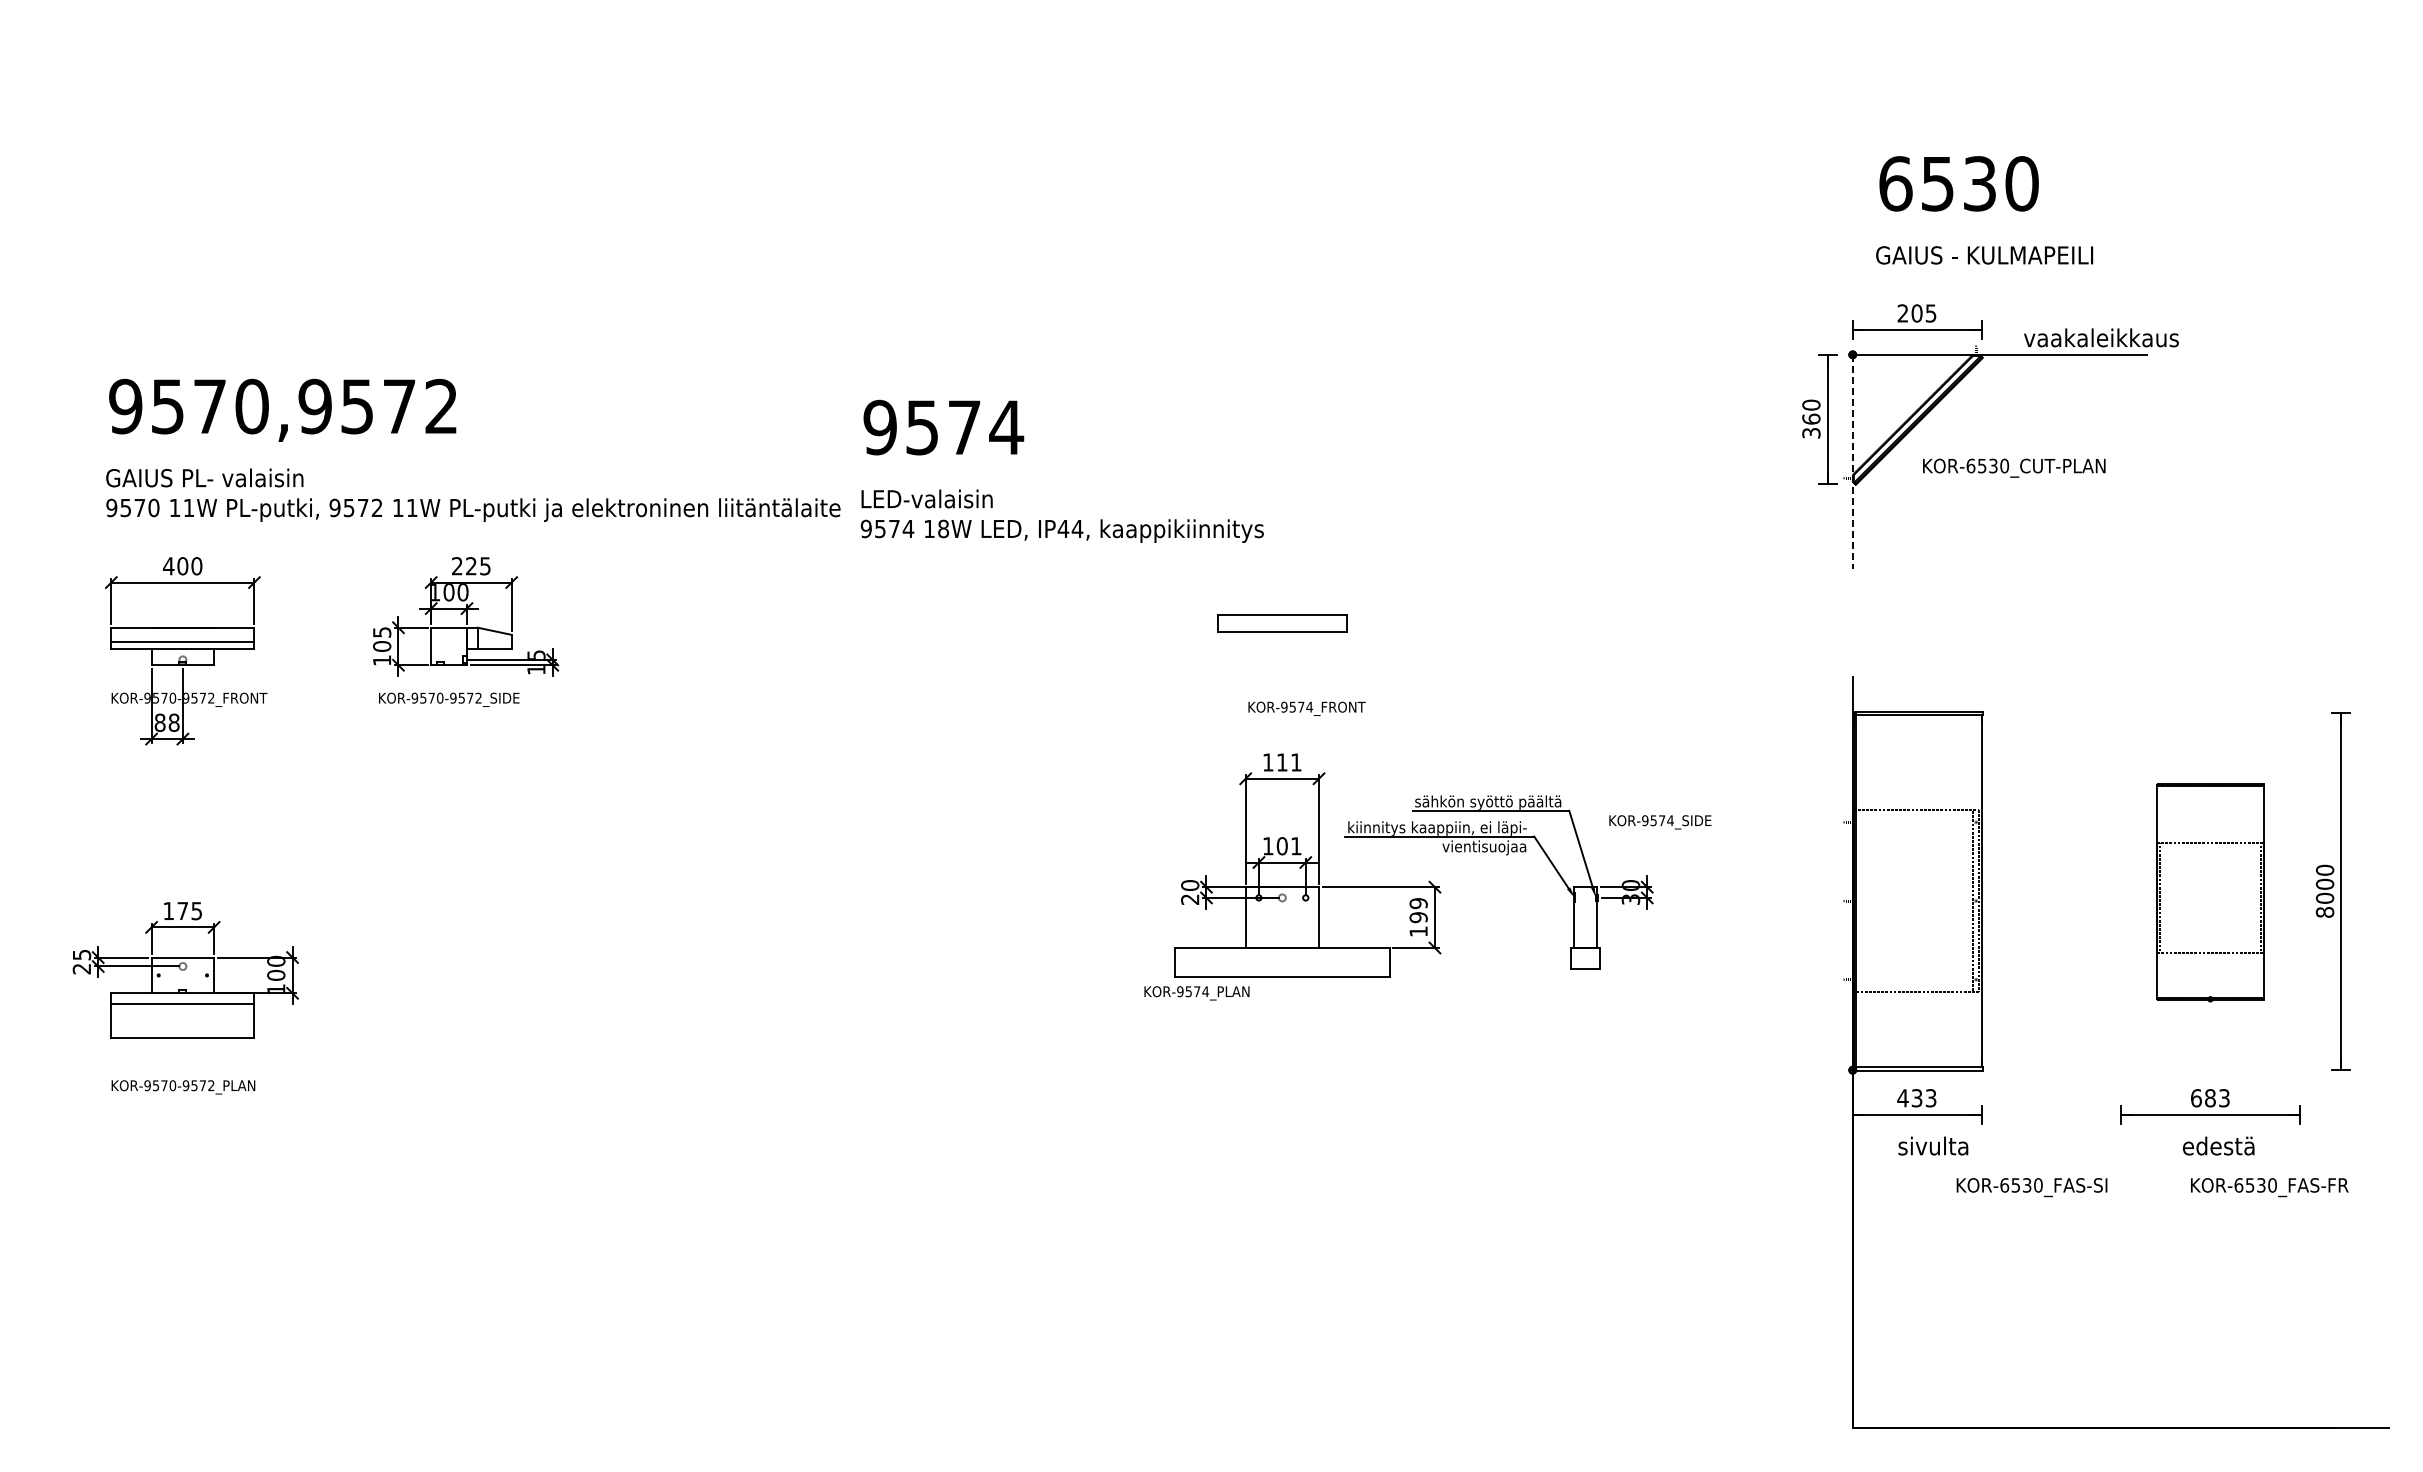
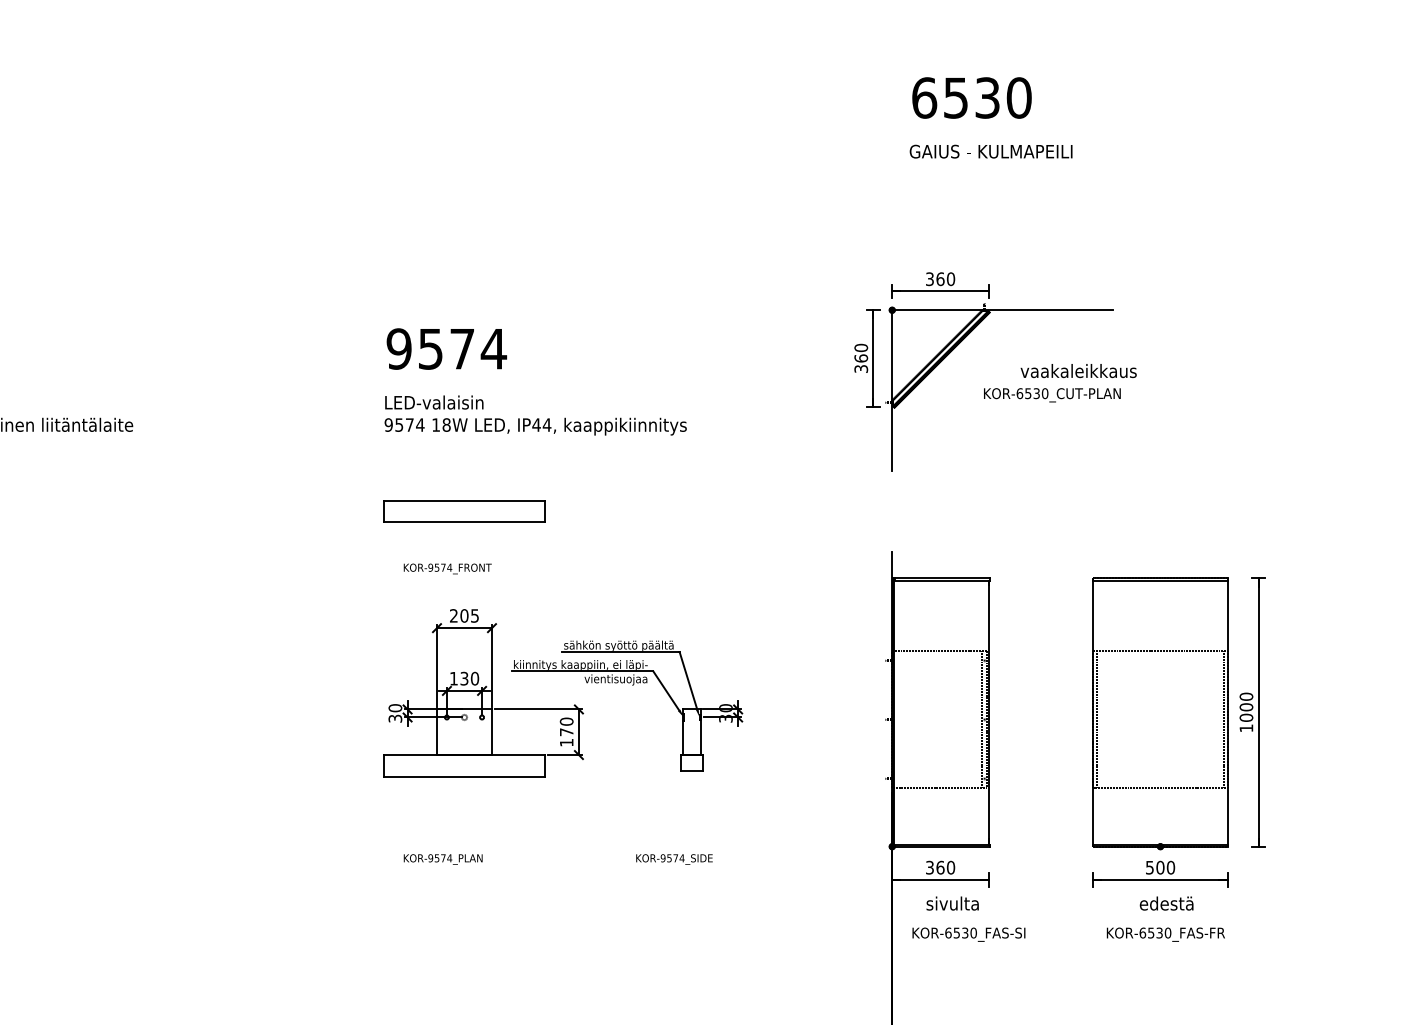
text: (1984, 210) -> (991, 118), moved
text: (1916, 313) -> (940, 279), 205 -> 360
text: (2101, 337) -> (1078, 370), moved
line: (1852, 462) -> (892, 390), dashed -> solid
text: (2014, 467) -> (1052, 394), moved
text: (1061, 470) -> (535, 381), moved
part: (1282, 623) -> (464, 511), size x1.67
text: (1306, 708) -> (447, 568), moved
text: (1282, 762) -> (464, 615), 111 -> 205
text: (1660, 822) -> (674, 859), moved
text: (1288, 846) -> (469, 678), 101 -> 130
part: (2210, 892) -> (1160, 713), size x1.67
text: (1190, 899) -> (395, 718), 20 -> 30
text: (1418, 910) -> (566, 726), 199 -> 170
text: (2324, 912) -> (1246, 728), 8000 -> 1000
text: (1196, 993) -> (442, 859), moved
text: (1916, 1098) -> (940, 867), 433 -> 360
text: (2210, 1098) -> (1160, 867), 683 -> 500
text: (2031, 1187) -> (968, 934), moved
text: (2269, 1187) -> (1165, 934), moved

